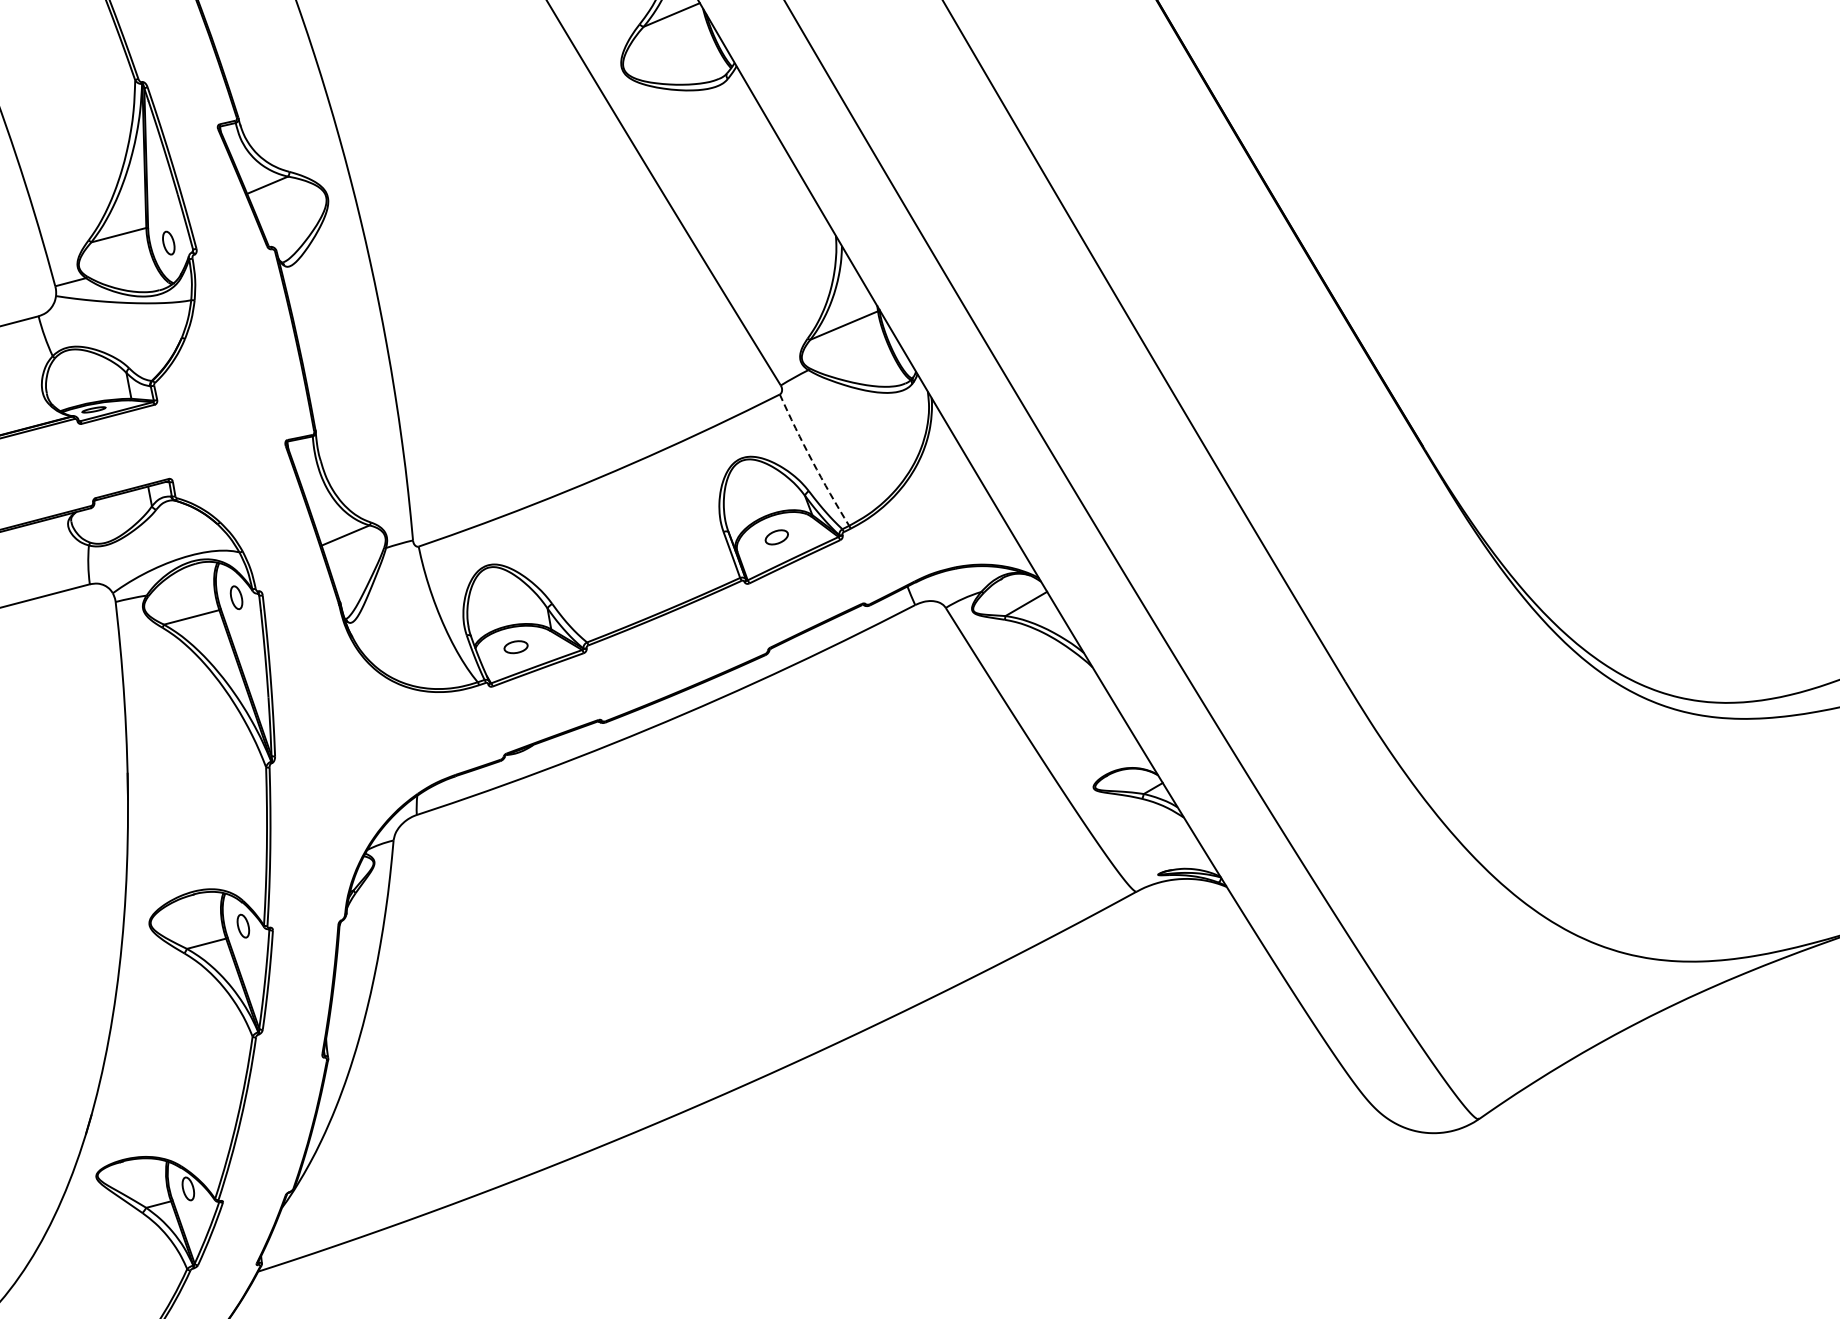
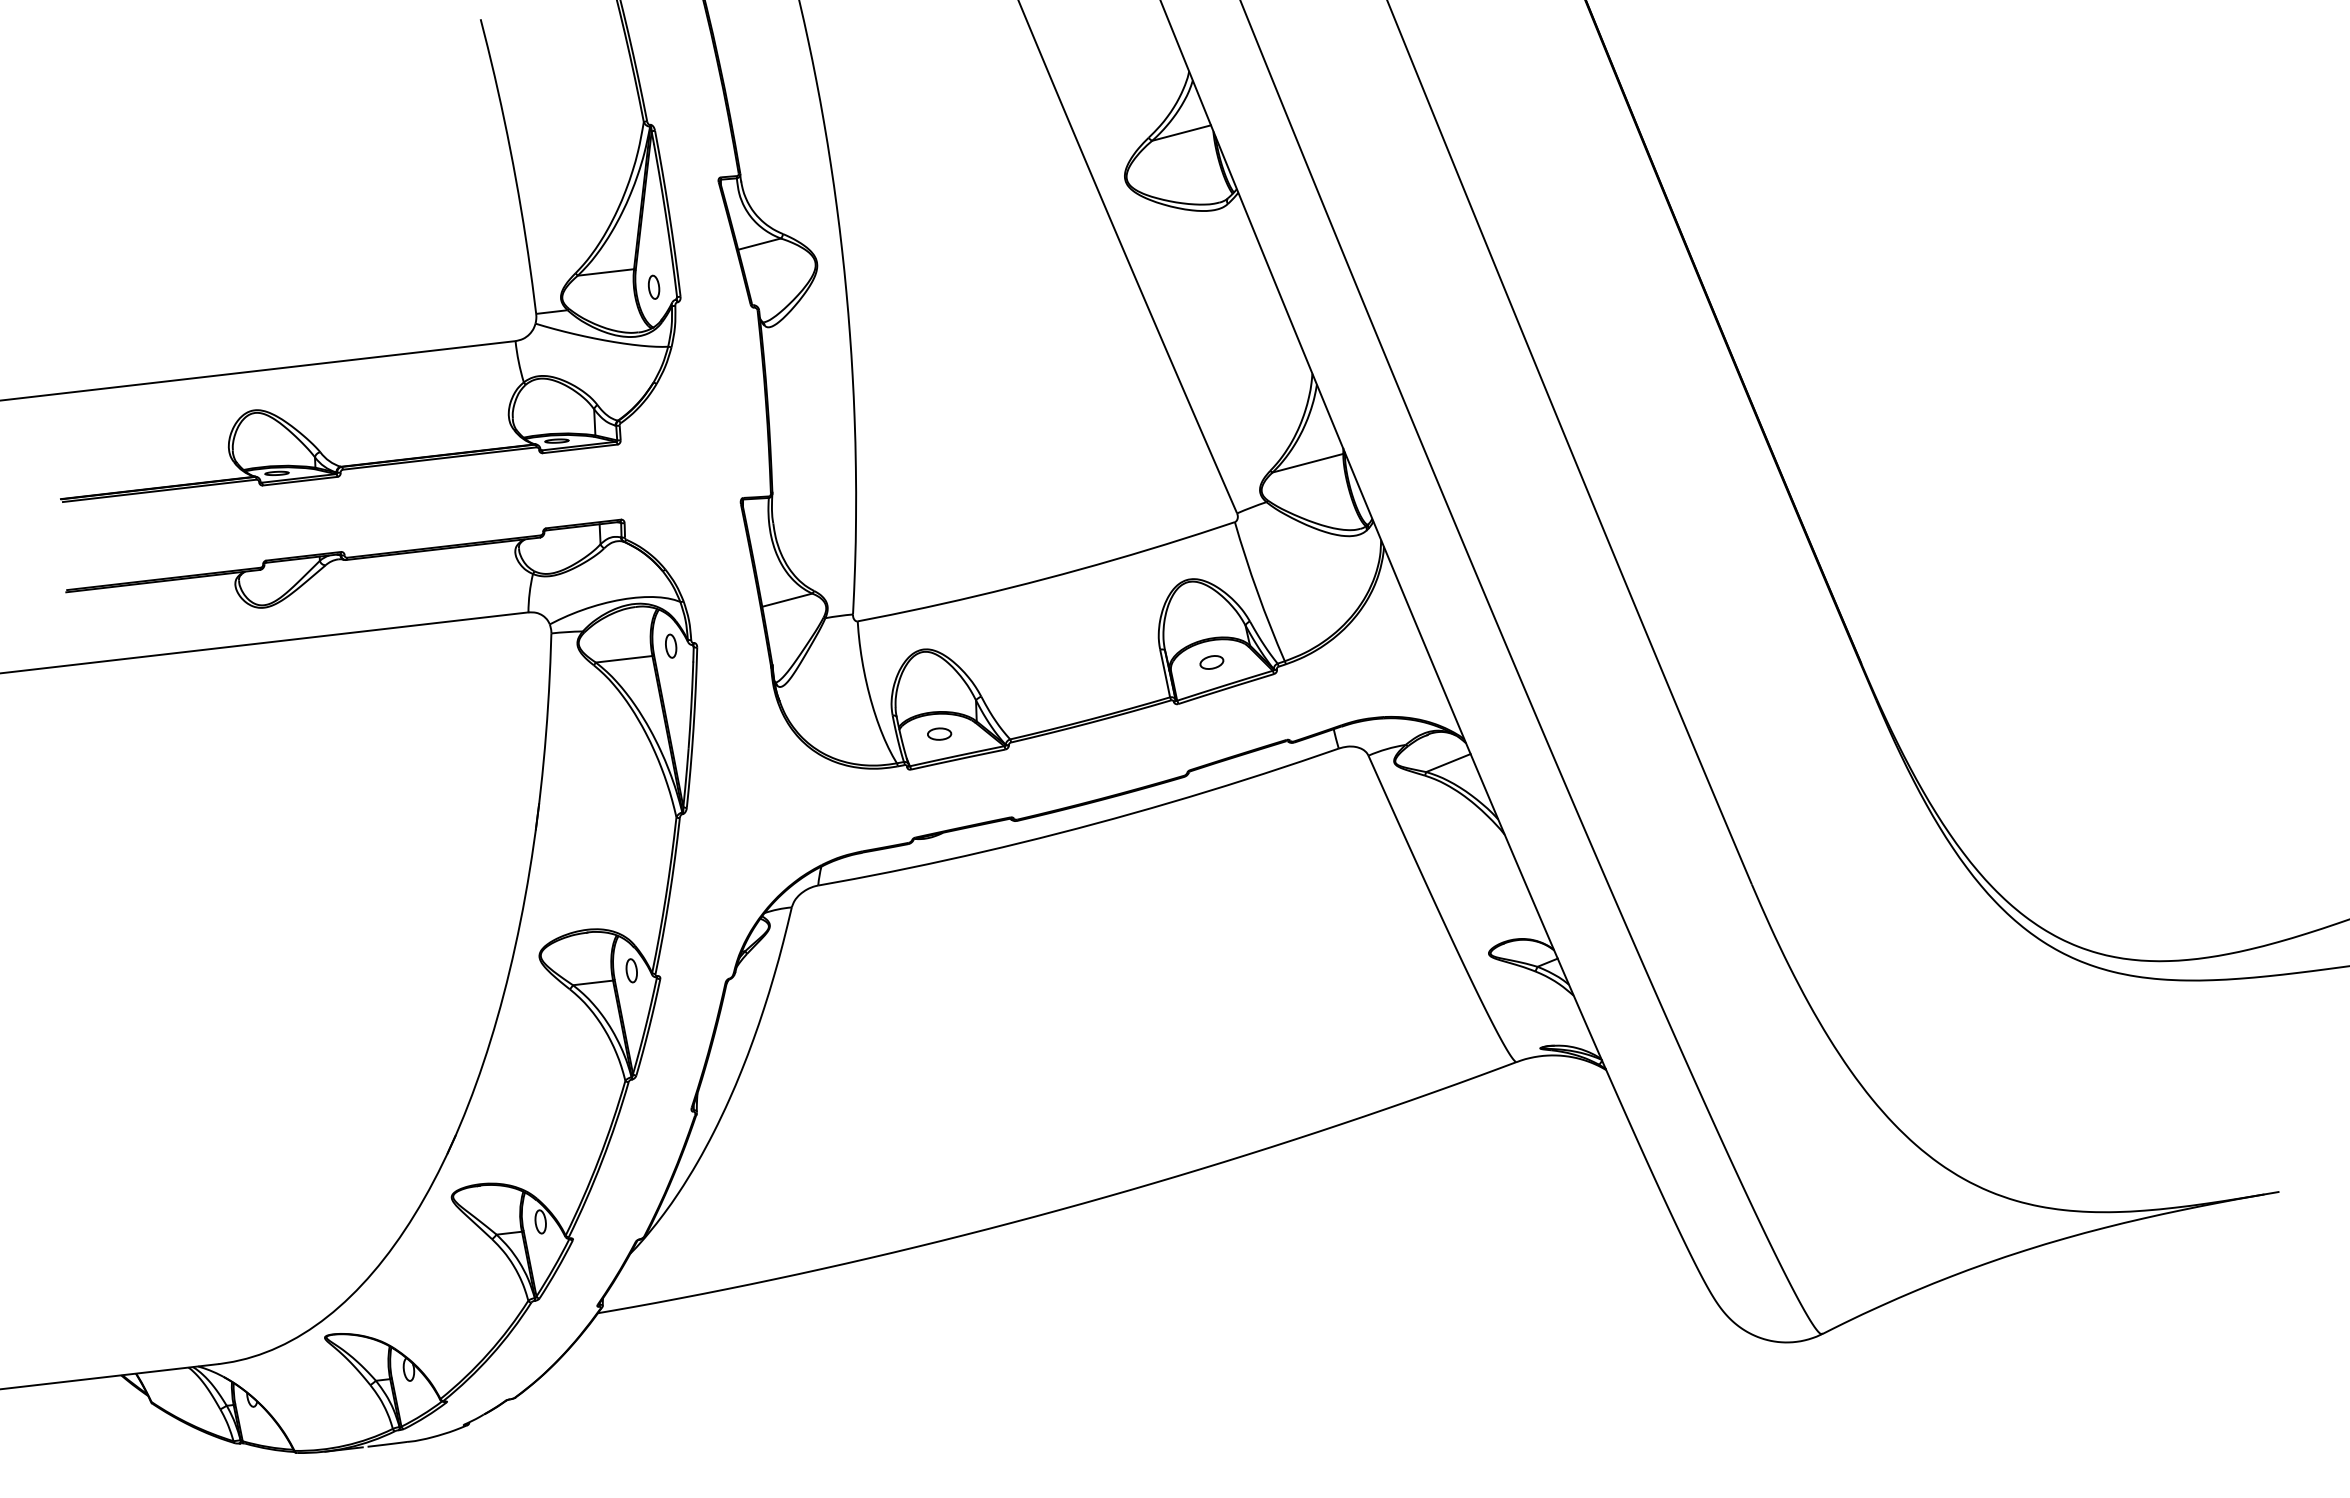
arc: (812, 461) -> (1257, 592), dashed -> solid

